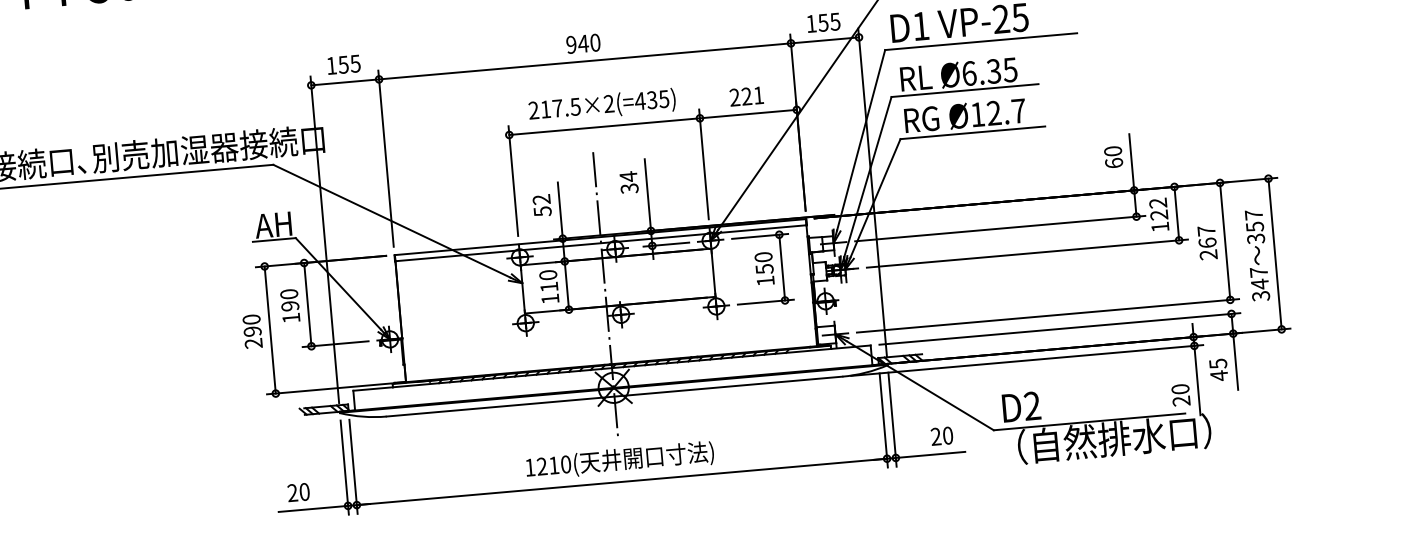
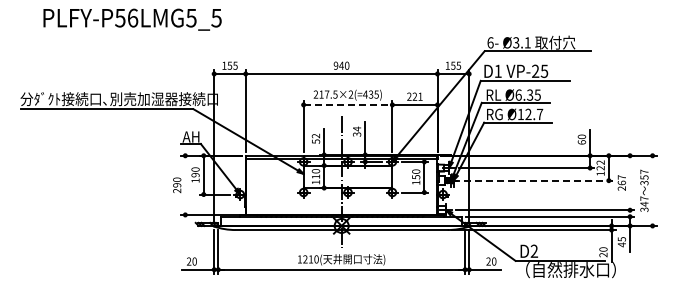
line: (605, 125) -> (348, 104), solid -> dashed
line: (1225, 240) -> (630, 182), removed
line: (1027, 253) -> (538, 180), solid -> dashed
line: (1274, 253) -> (652, 190), removed
line: (270, 328) -> (185, 184), removed

